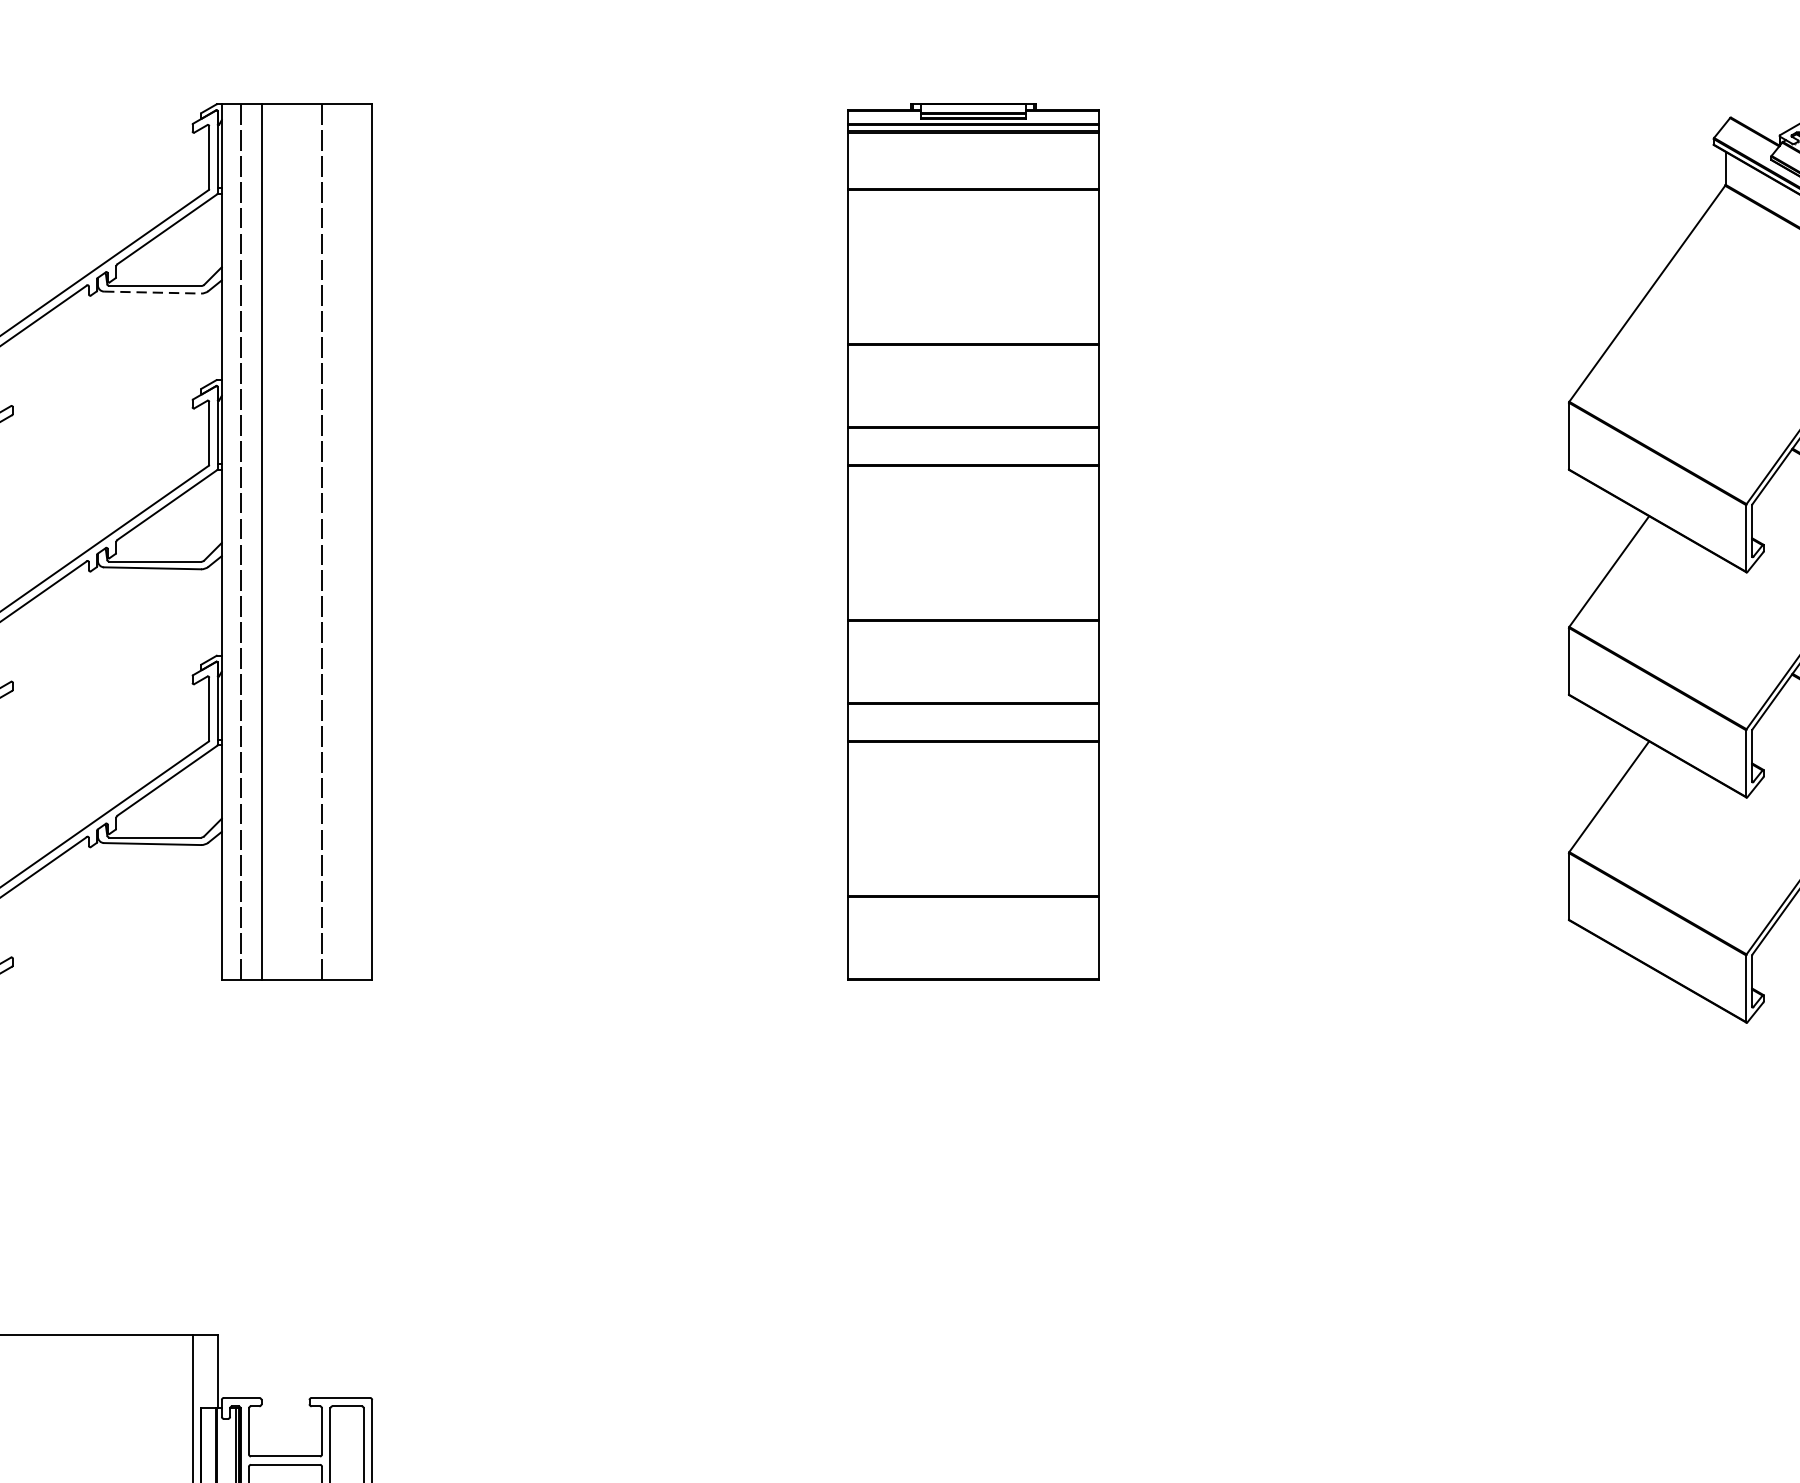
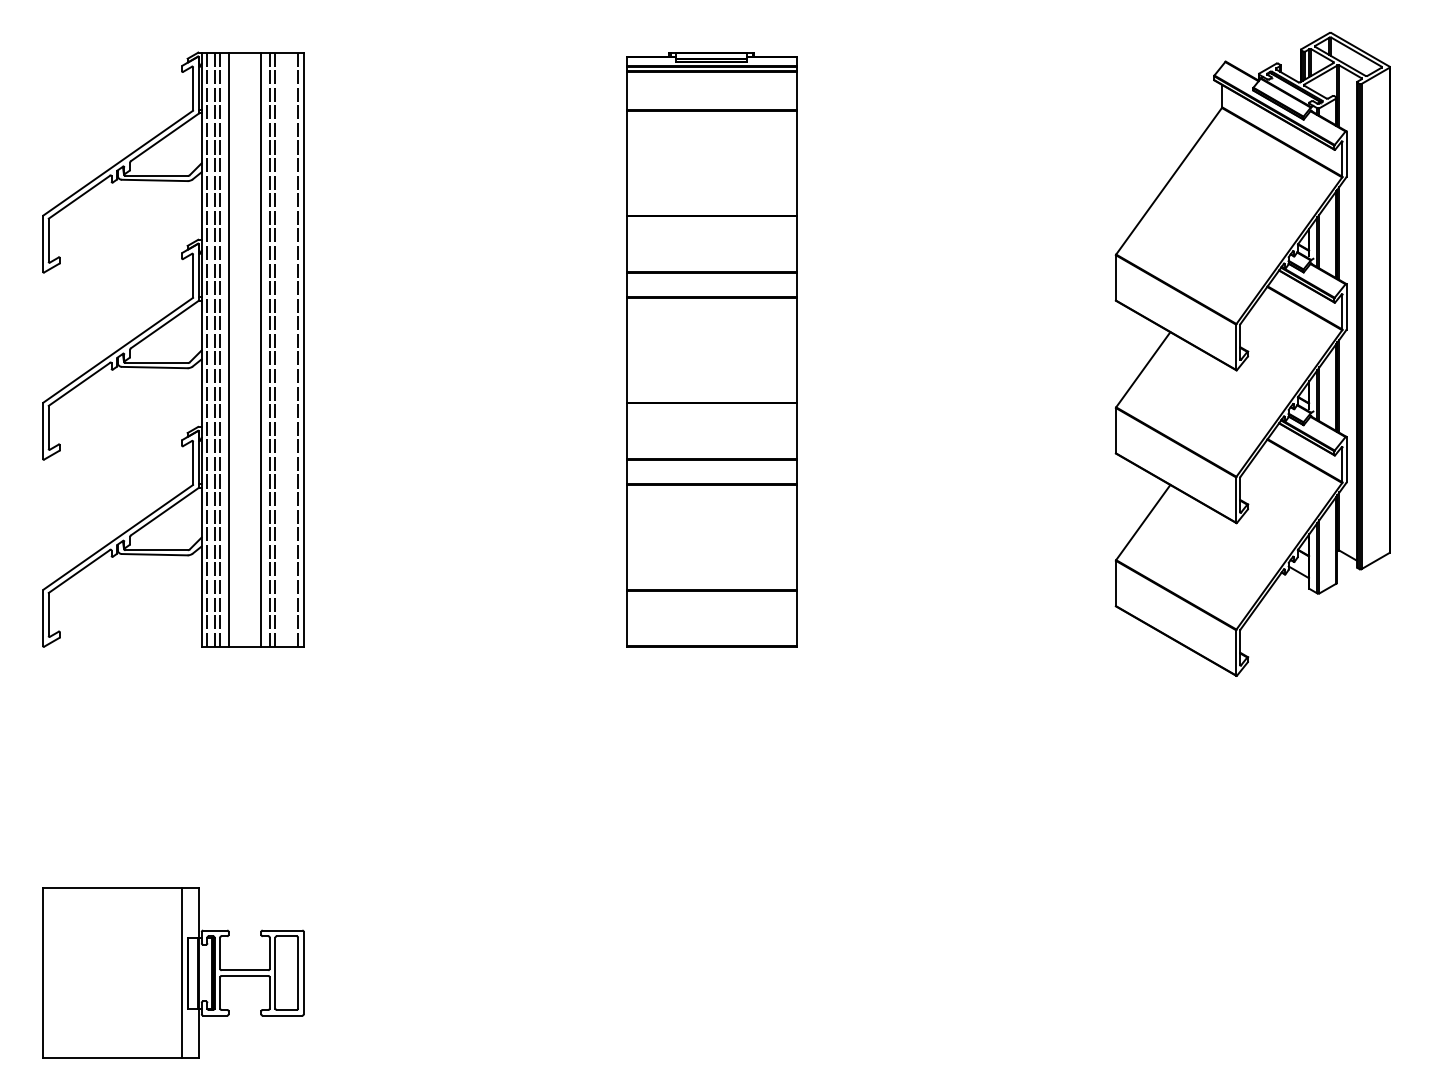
line: (152, 292) -> (154, 180), dashed -> solid
line: (230, 541) -> (207, 349), added
line: (249, 541) -> (220, 349), added
line: (309, 541) -> (261, 349), added
line: (330, 541) -> (275, 349), added
line: (364, 541) -> (298, 349), added

